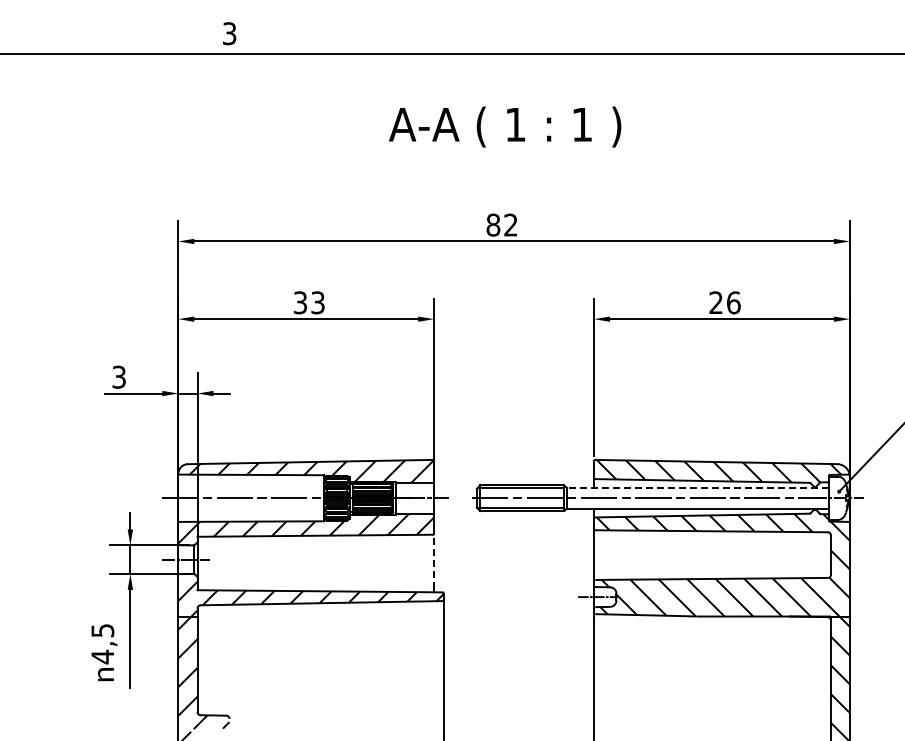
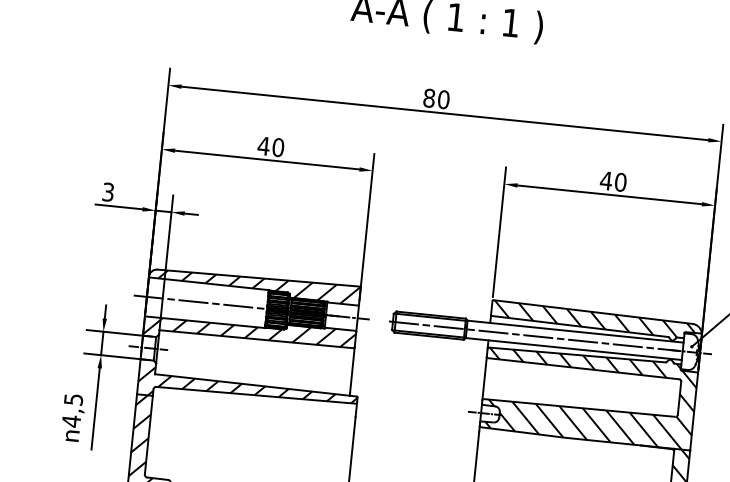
text: (510, 224) -> (443, 99), 82 -> 80
text: (308, 302) -> (270, 146), 33 -> 40
text: (724, 302) -> (613, 181), 26 -> 40
line: (697, 487) -> (575, 331), dashed -> solid
line: (434, 561) -> (352, 370), dashed -> solid

